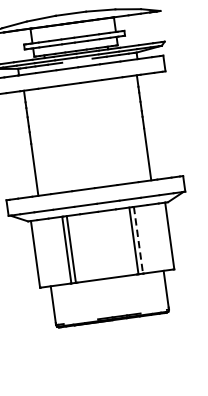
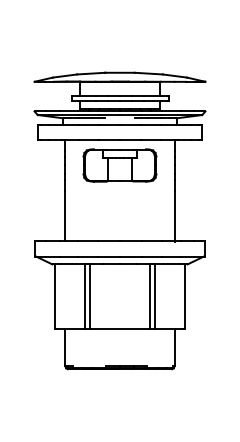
part: (83, 109) -> (119, 165), added
line: (138, 241) -> (154, 297), dashed -> solid

